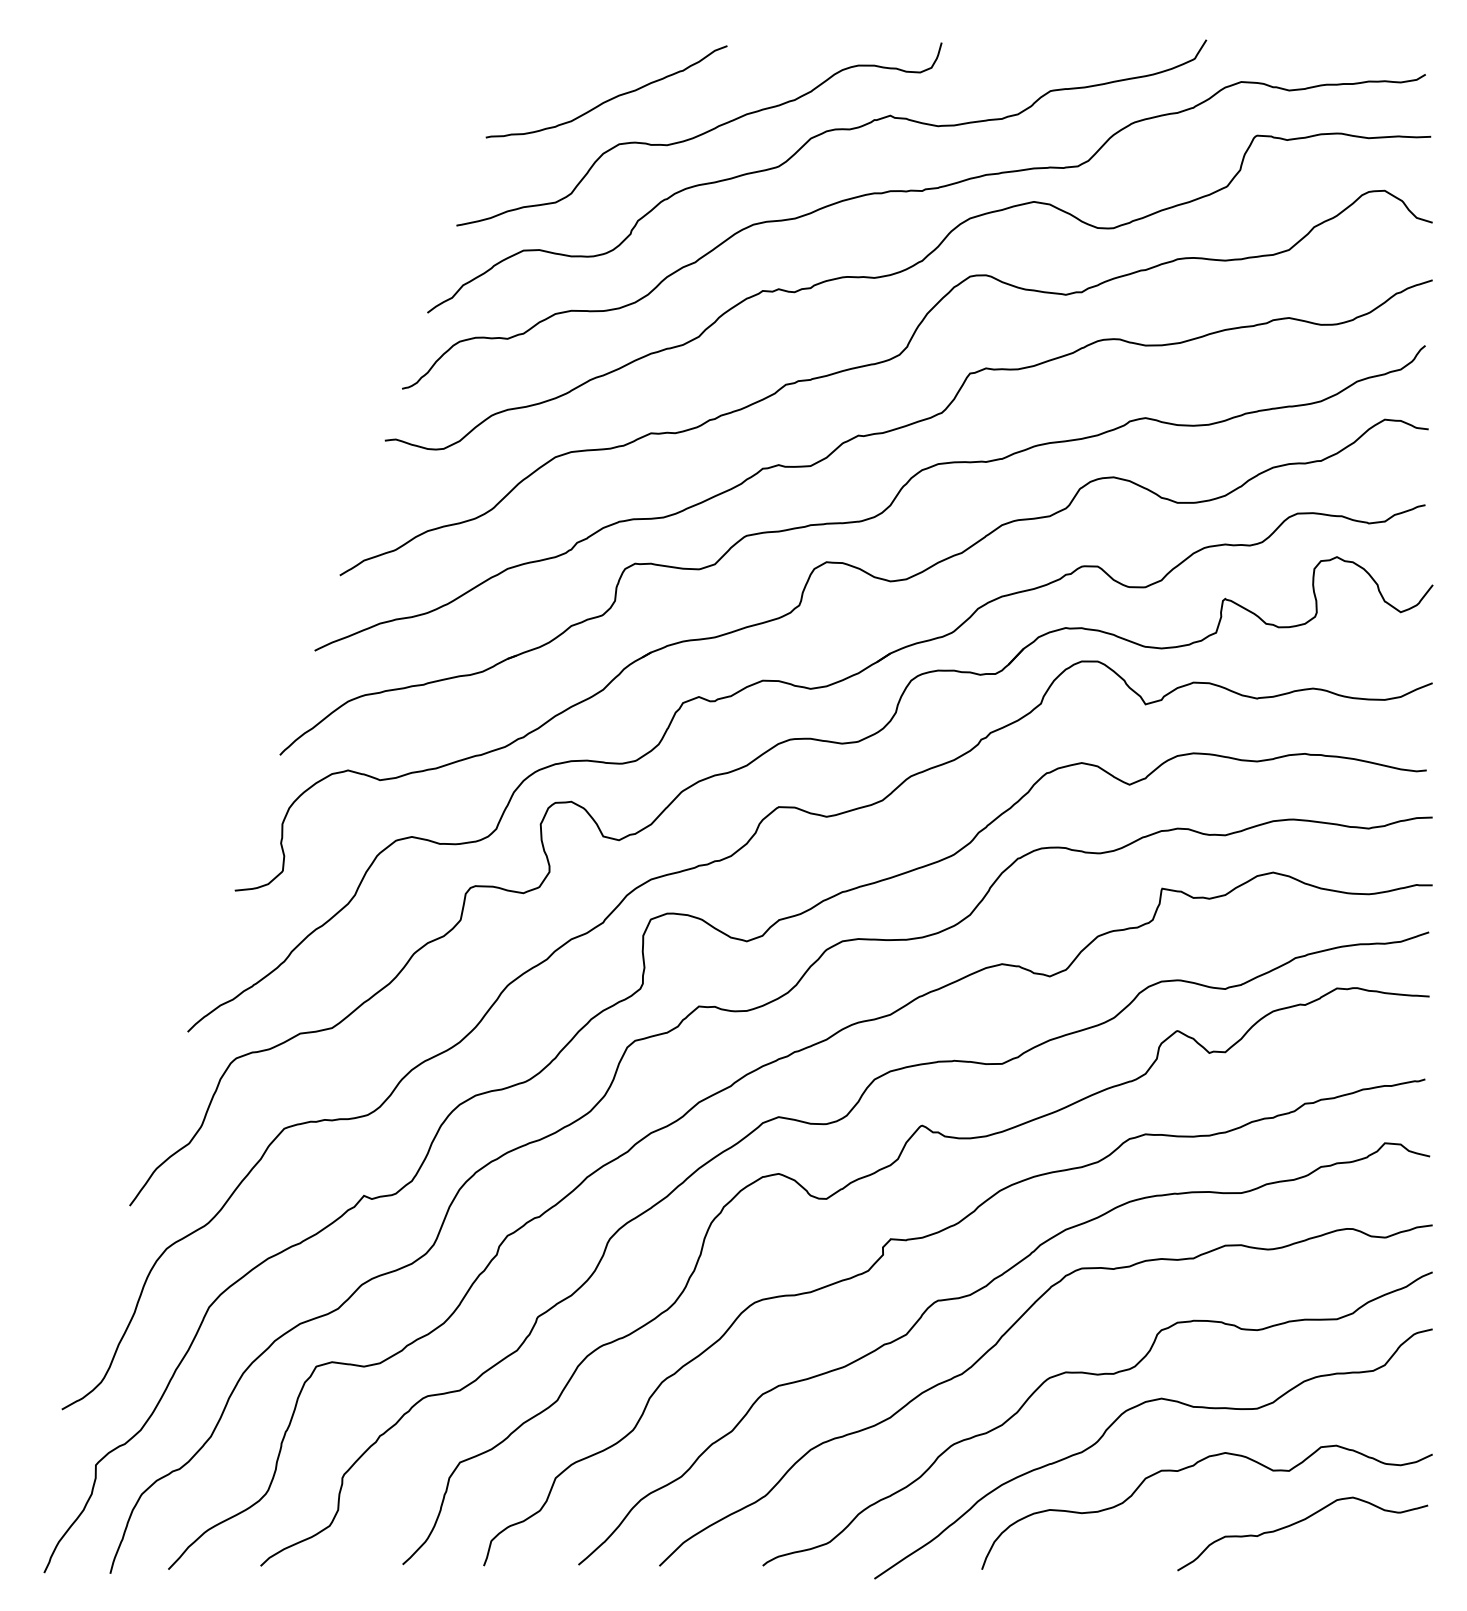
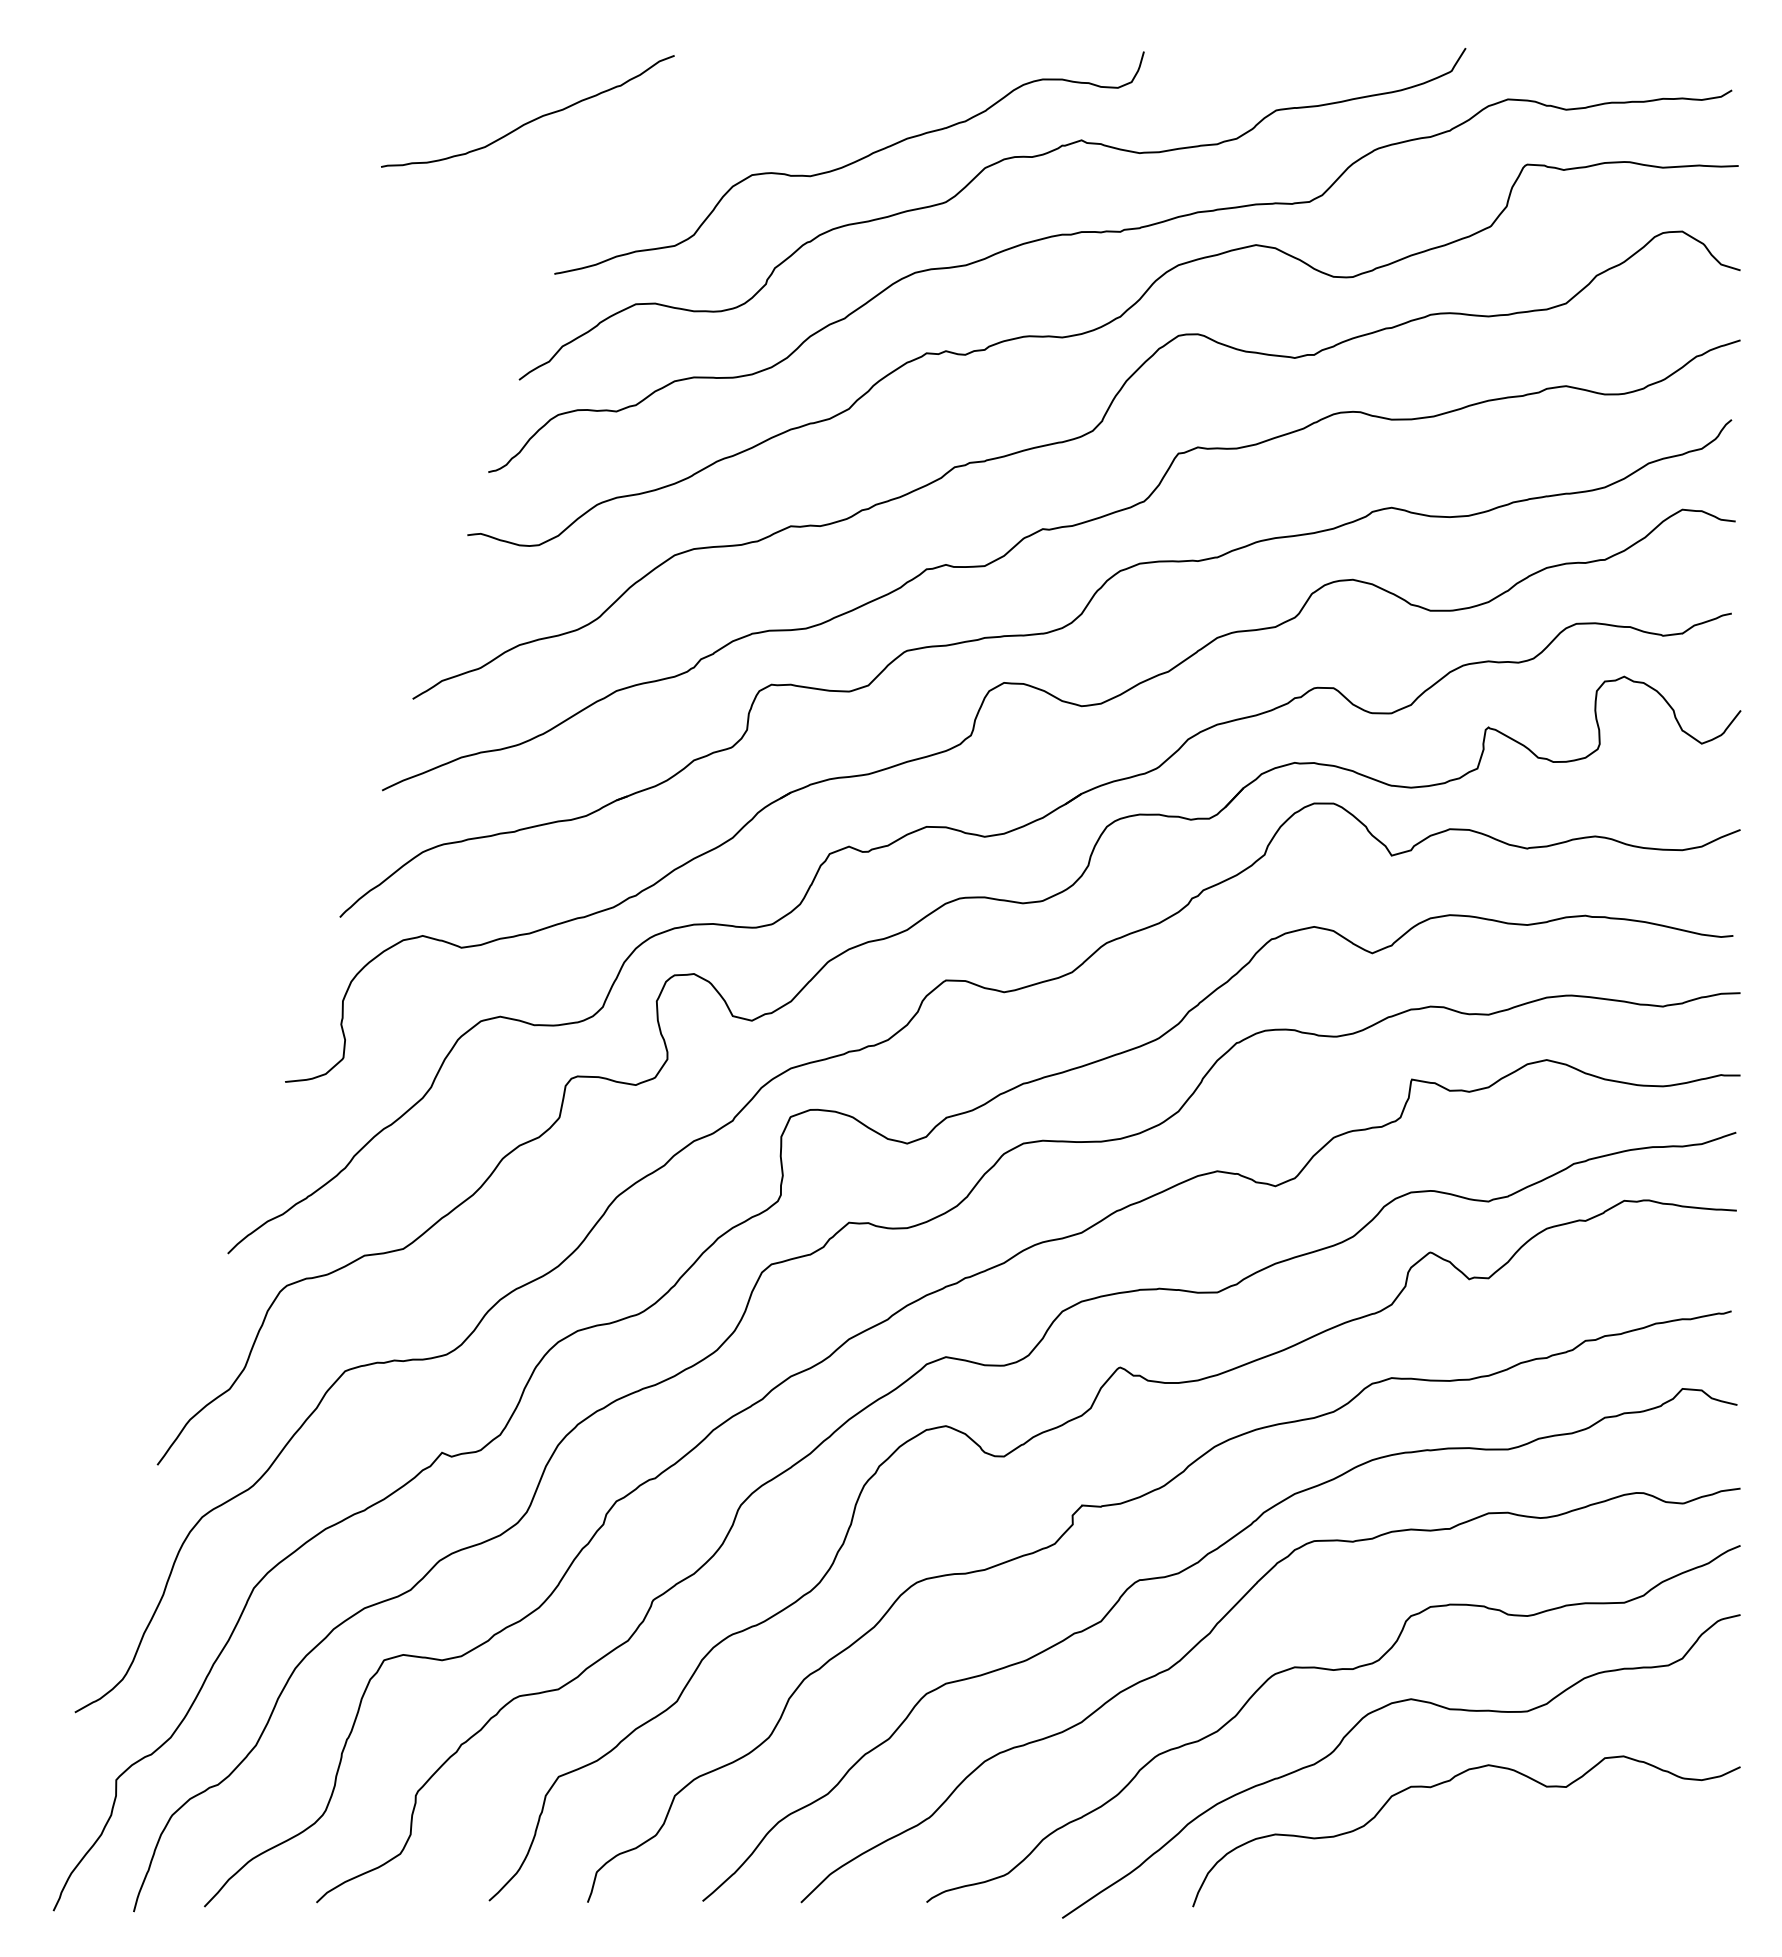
curve: (610, 98) -> (532, 119), moved
curve: (1298, 1523) -> (1577, 1850), removed

